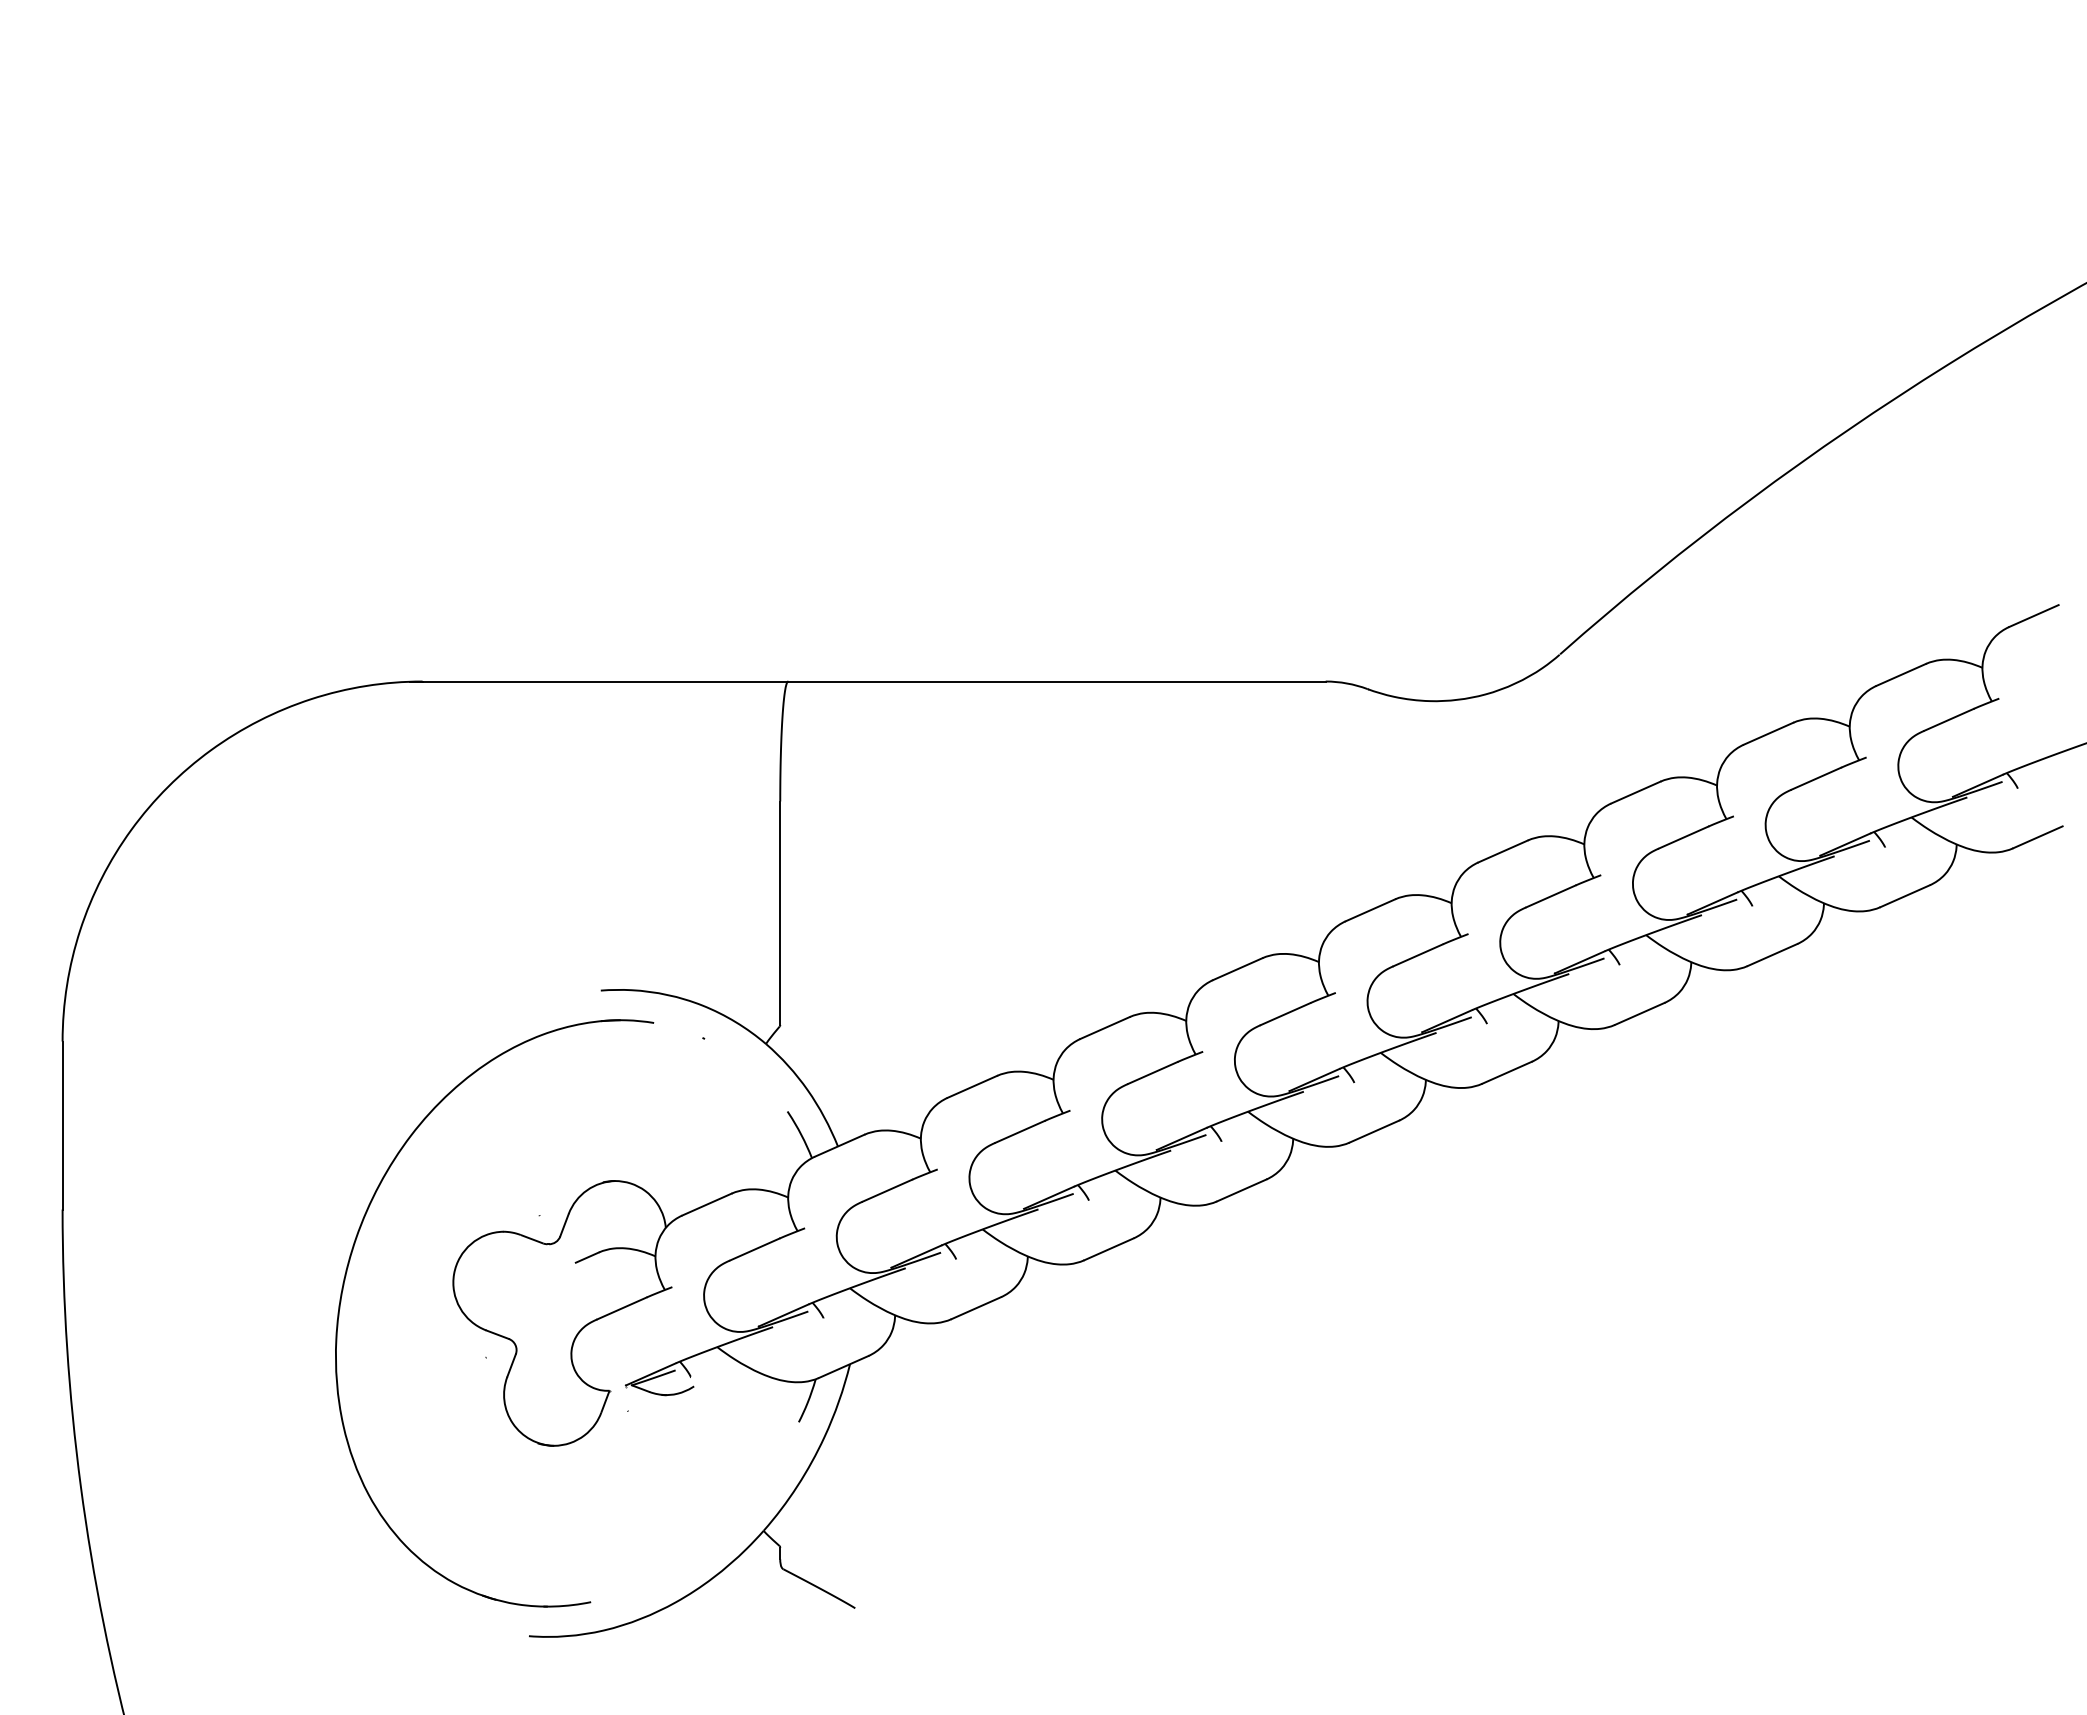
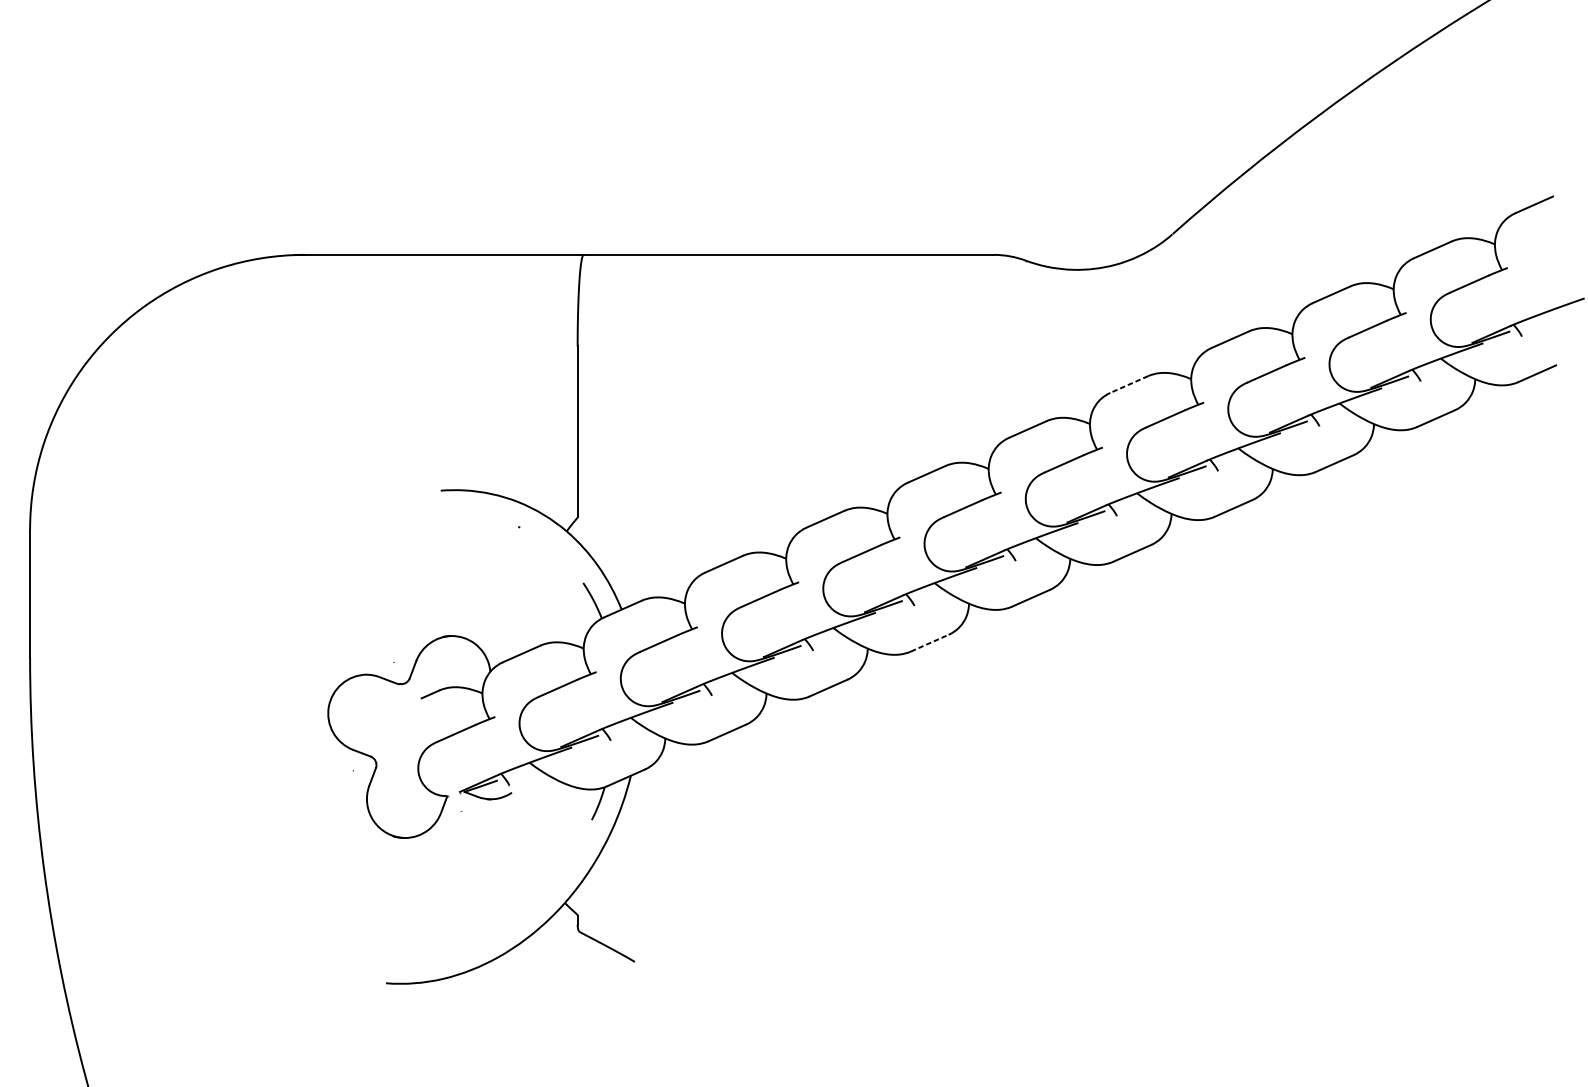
line: (1502, 851) -> (1128, 384), solid -> dashed
line: (1242, 1190) -> (930, 643), solid -> dashed
part: (346, 1276) -> (246, 708), removed

